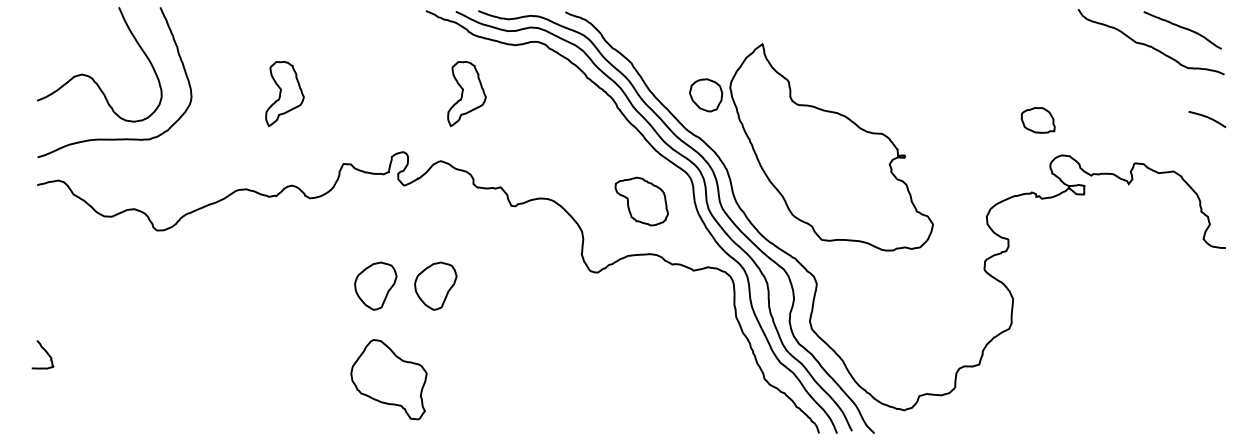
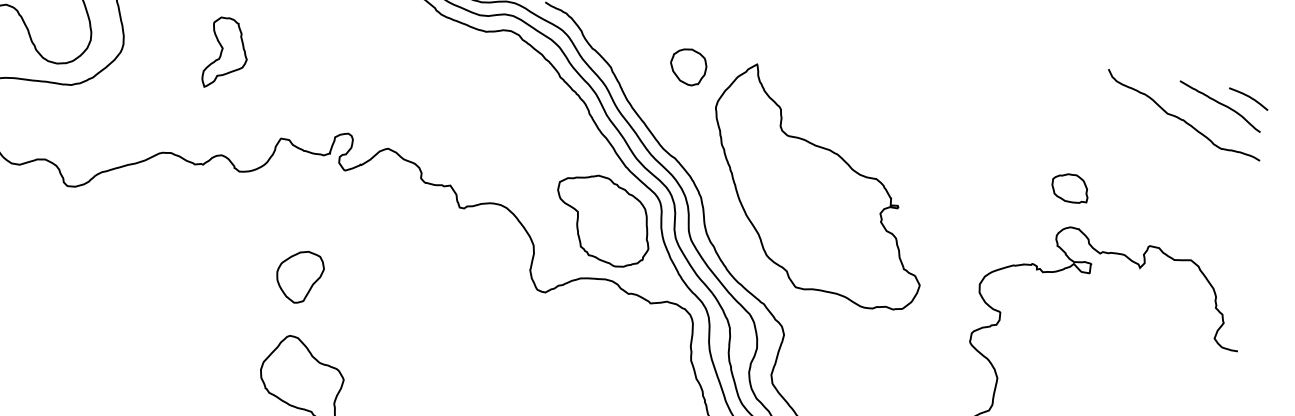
part: (466, 94) -> (425, 79), removed
part: (706, 95) -> (688, 67), moved
curve: (1207, 118) -> (1248, 98), moved
part: (1038, 120) -> (1070, 188), moved
part: (641, 201) -> (602, 220), size x1.67
part: (435, 285) -> (365, 284), removed

